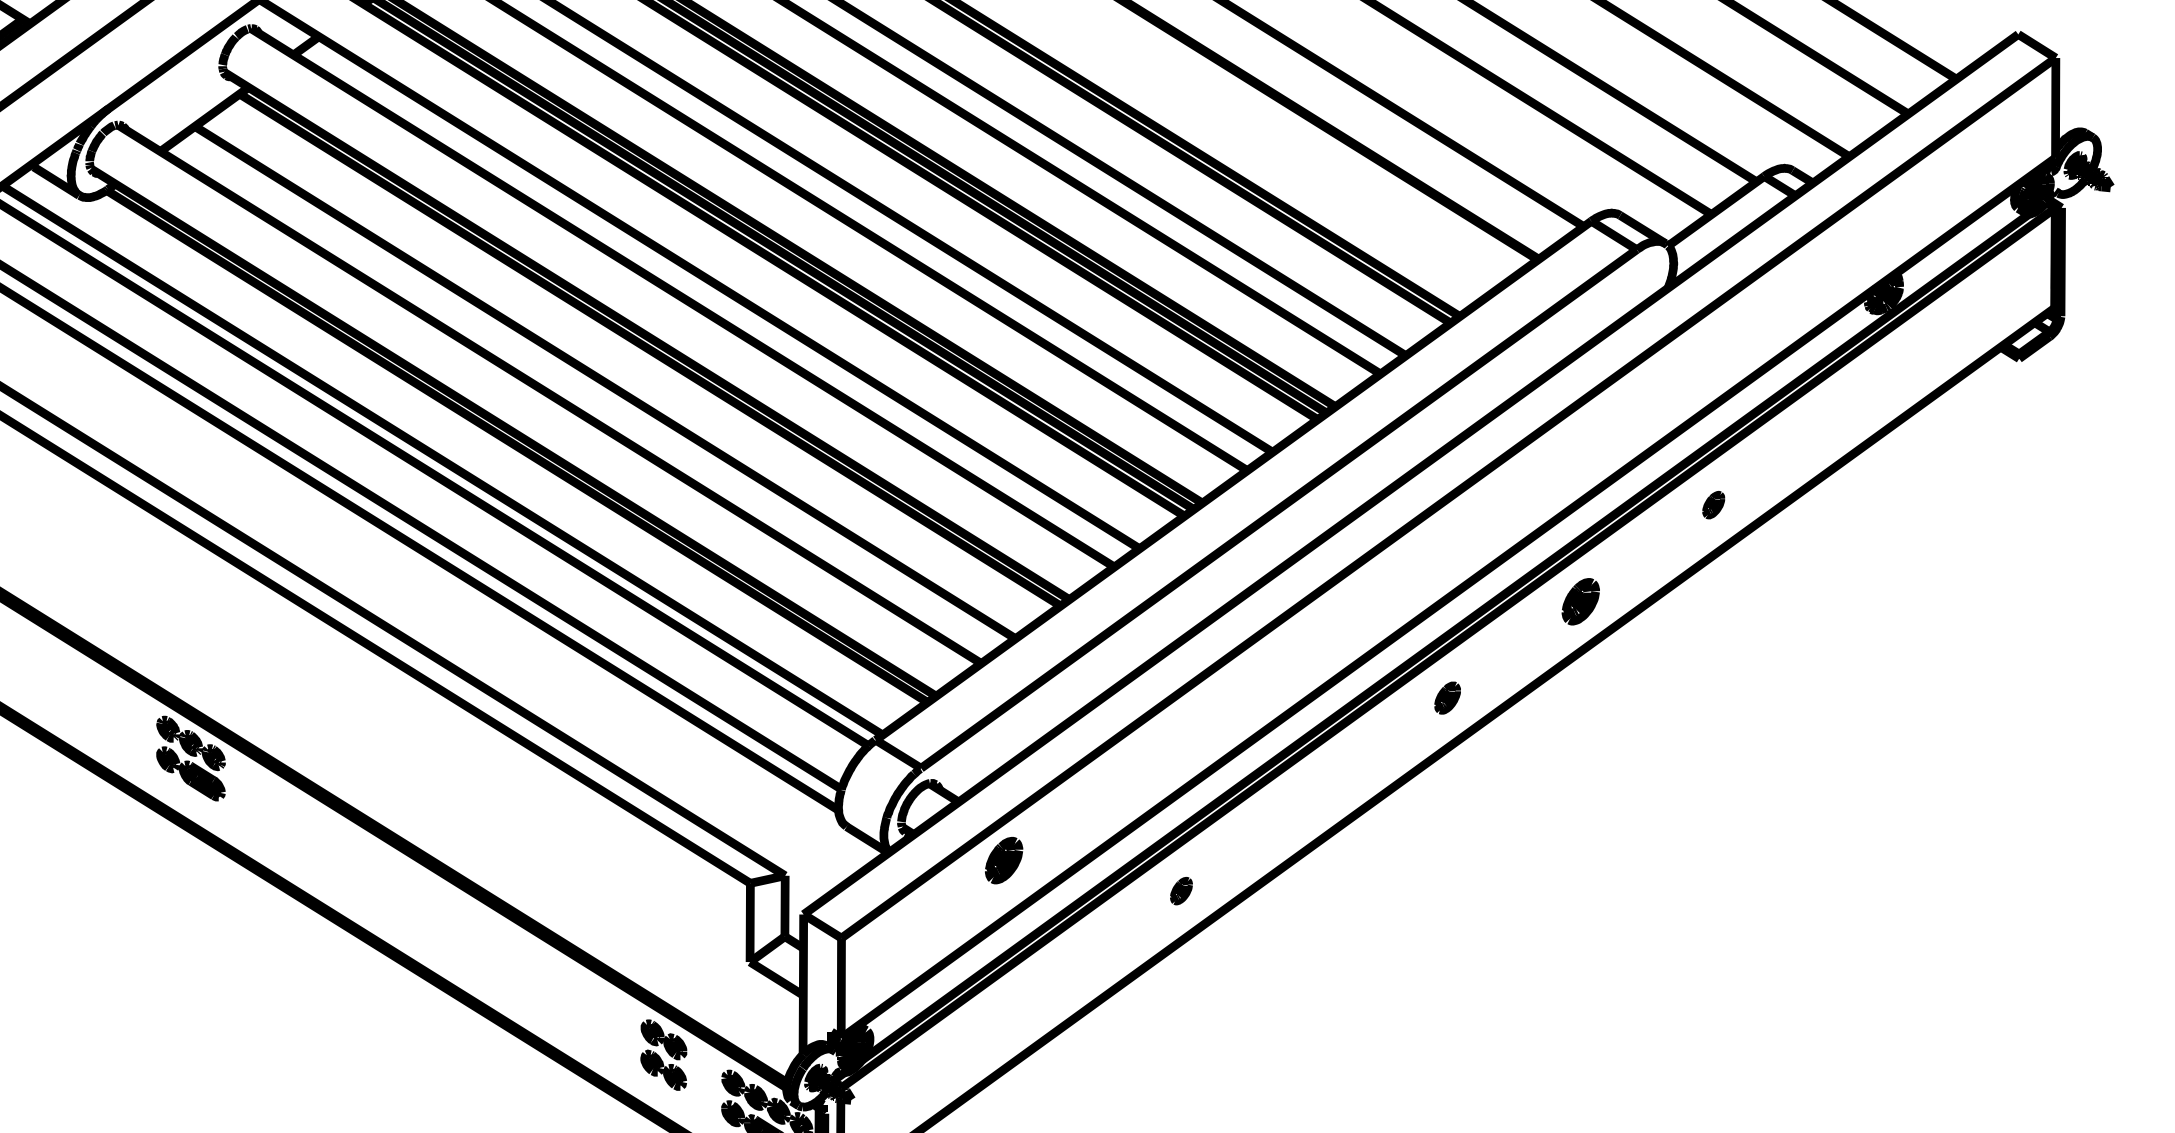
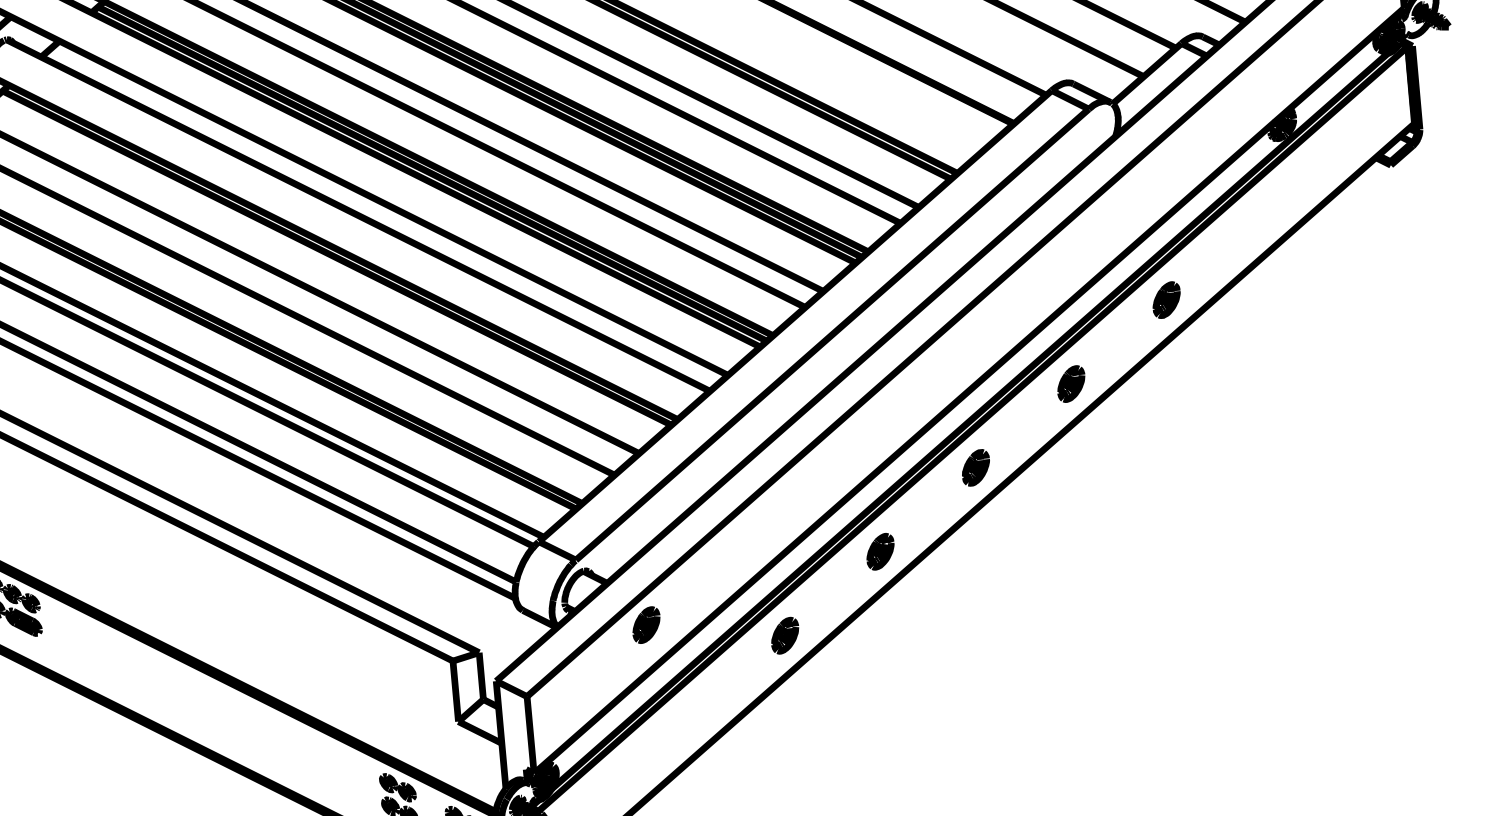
part: (1713, 504) -> (1166, 299), size x1.67
part: (1447, 697) -> (975, 467), size x1.43
part: (1314, 794) -> (880, 551), added
part: (1181, 890) -> (785, 635), size x1.67

